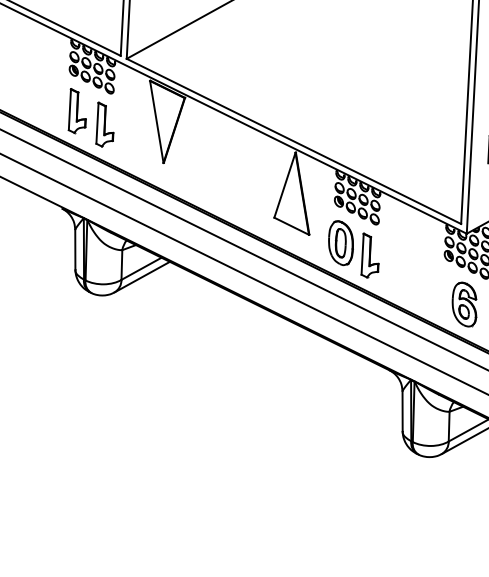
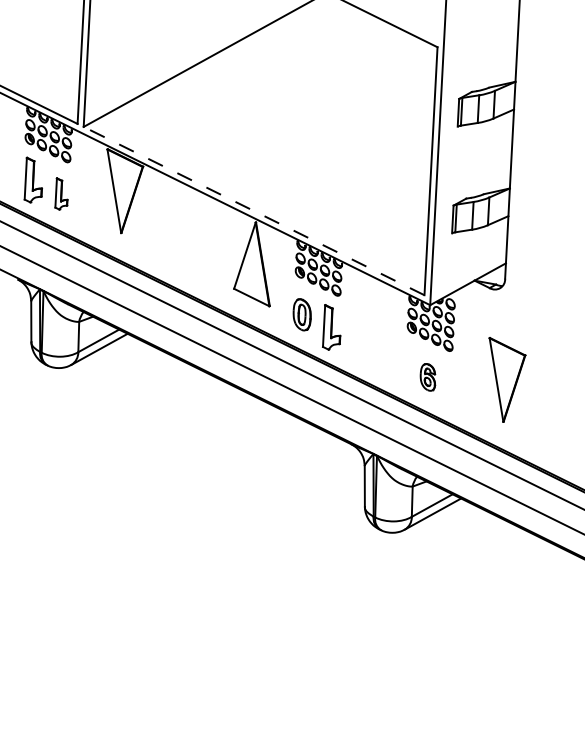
part: (104, 124) -> (61, 193), size x0.7
line: (293, 140) -> (253, 210), solid -> dashed
part: (341, 242) -> (302, 314), size x0.7
part: (464, 304) -> (427, 377), size x0.6

